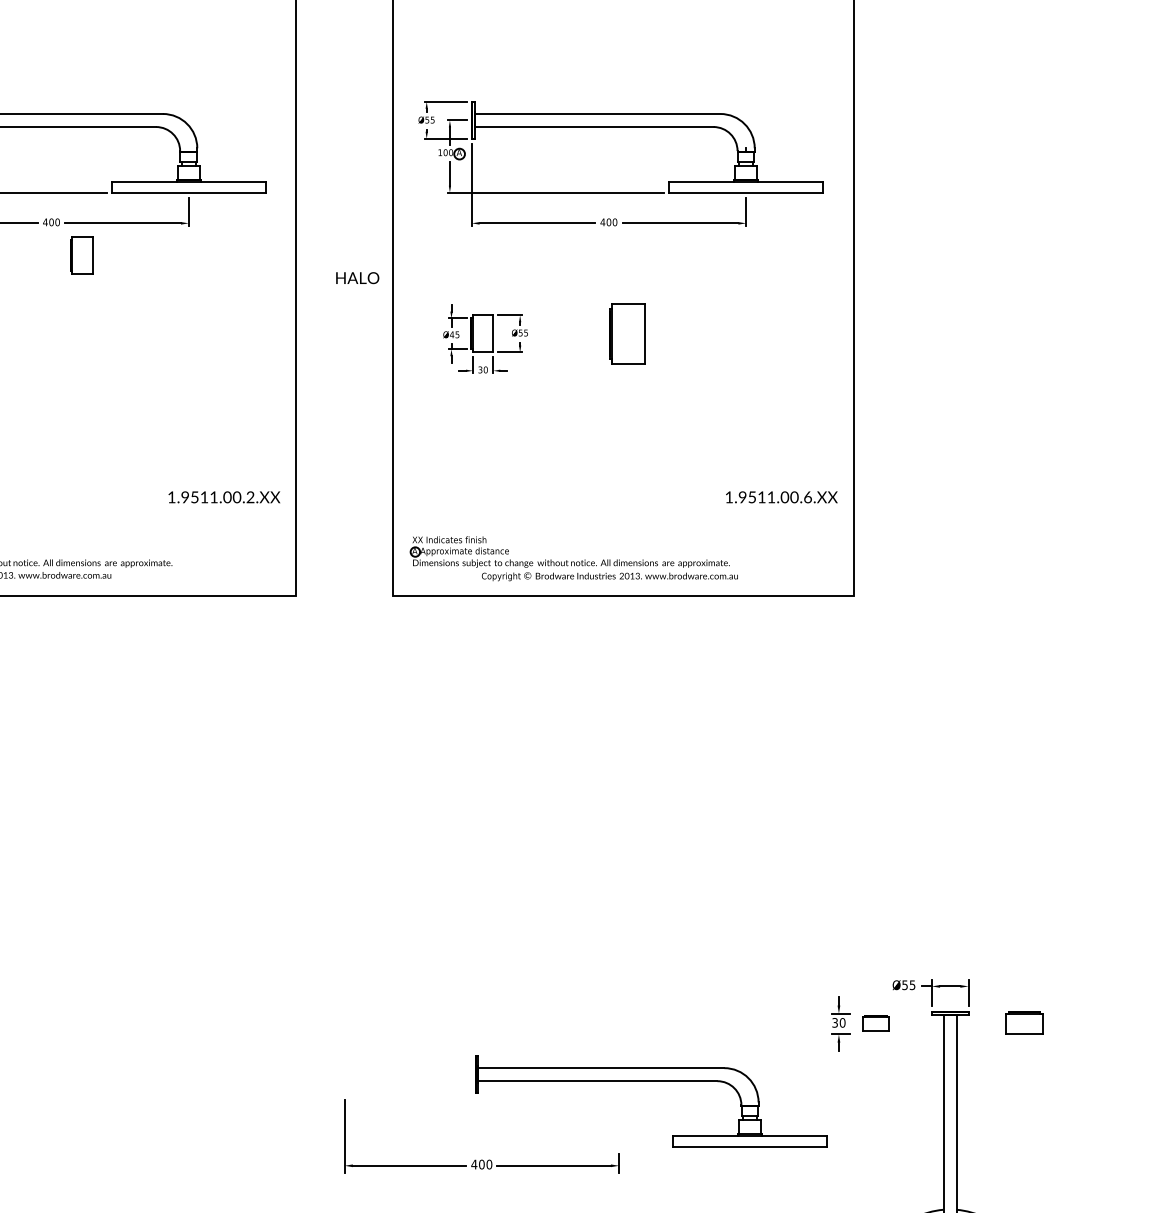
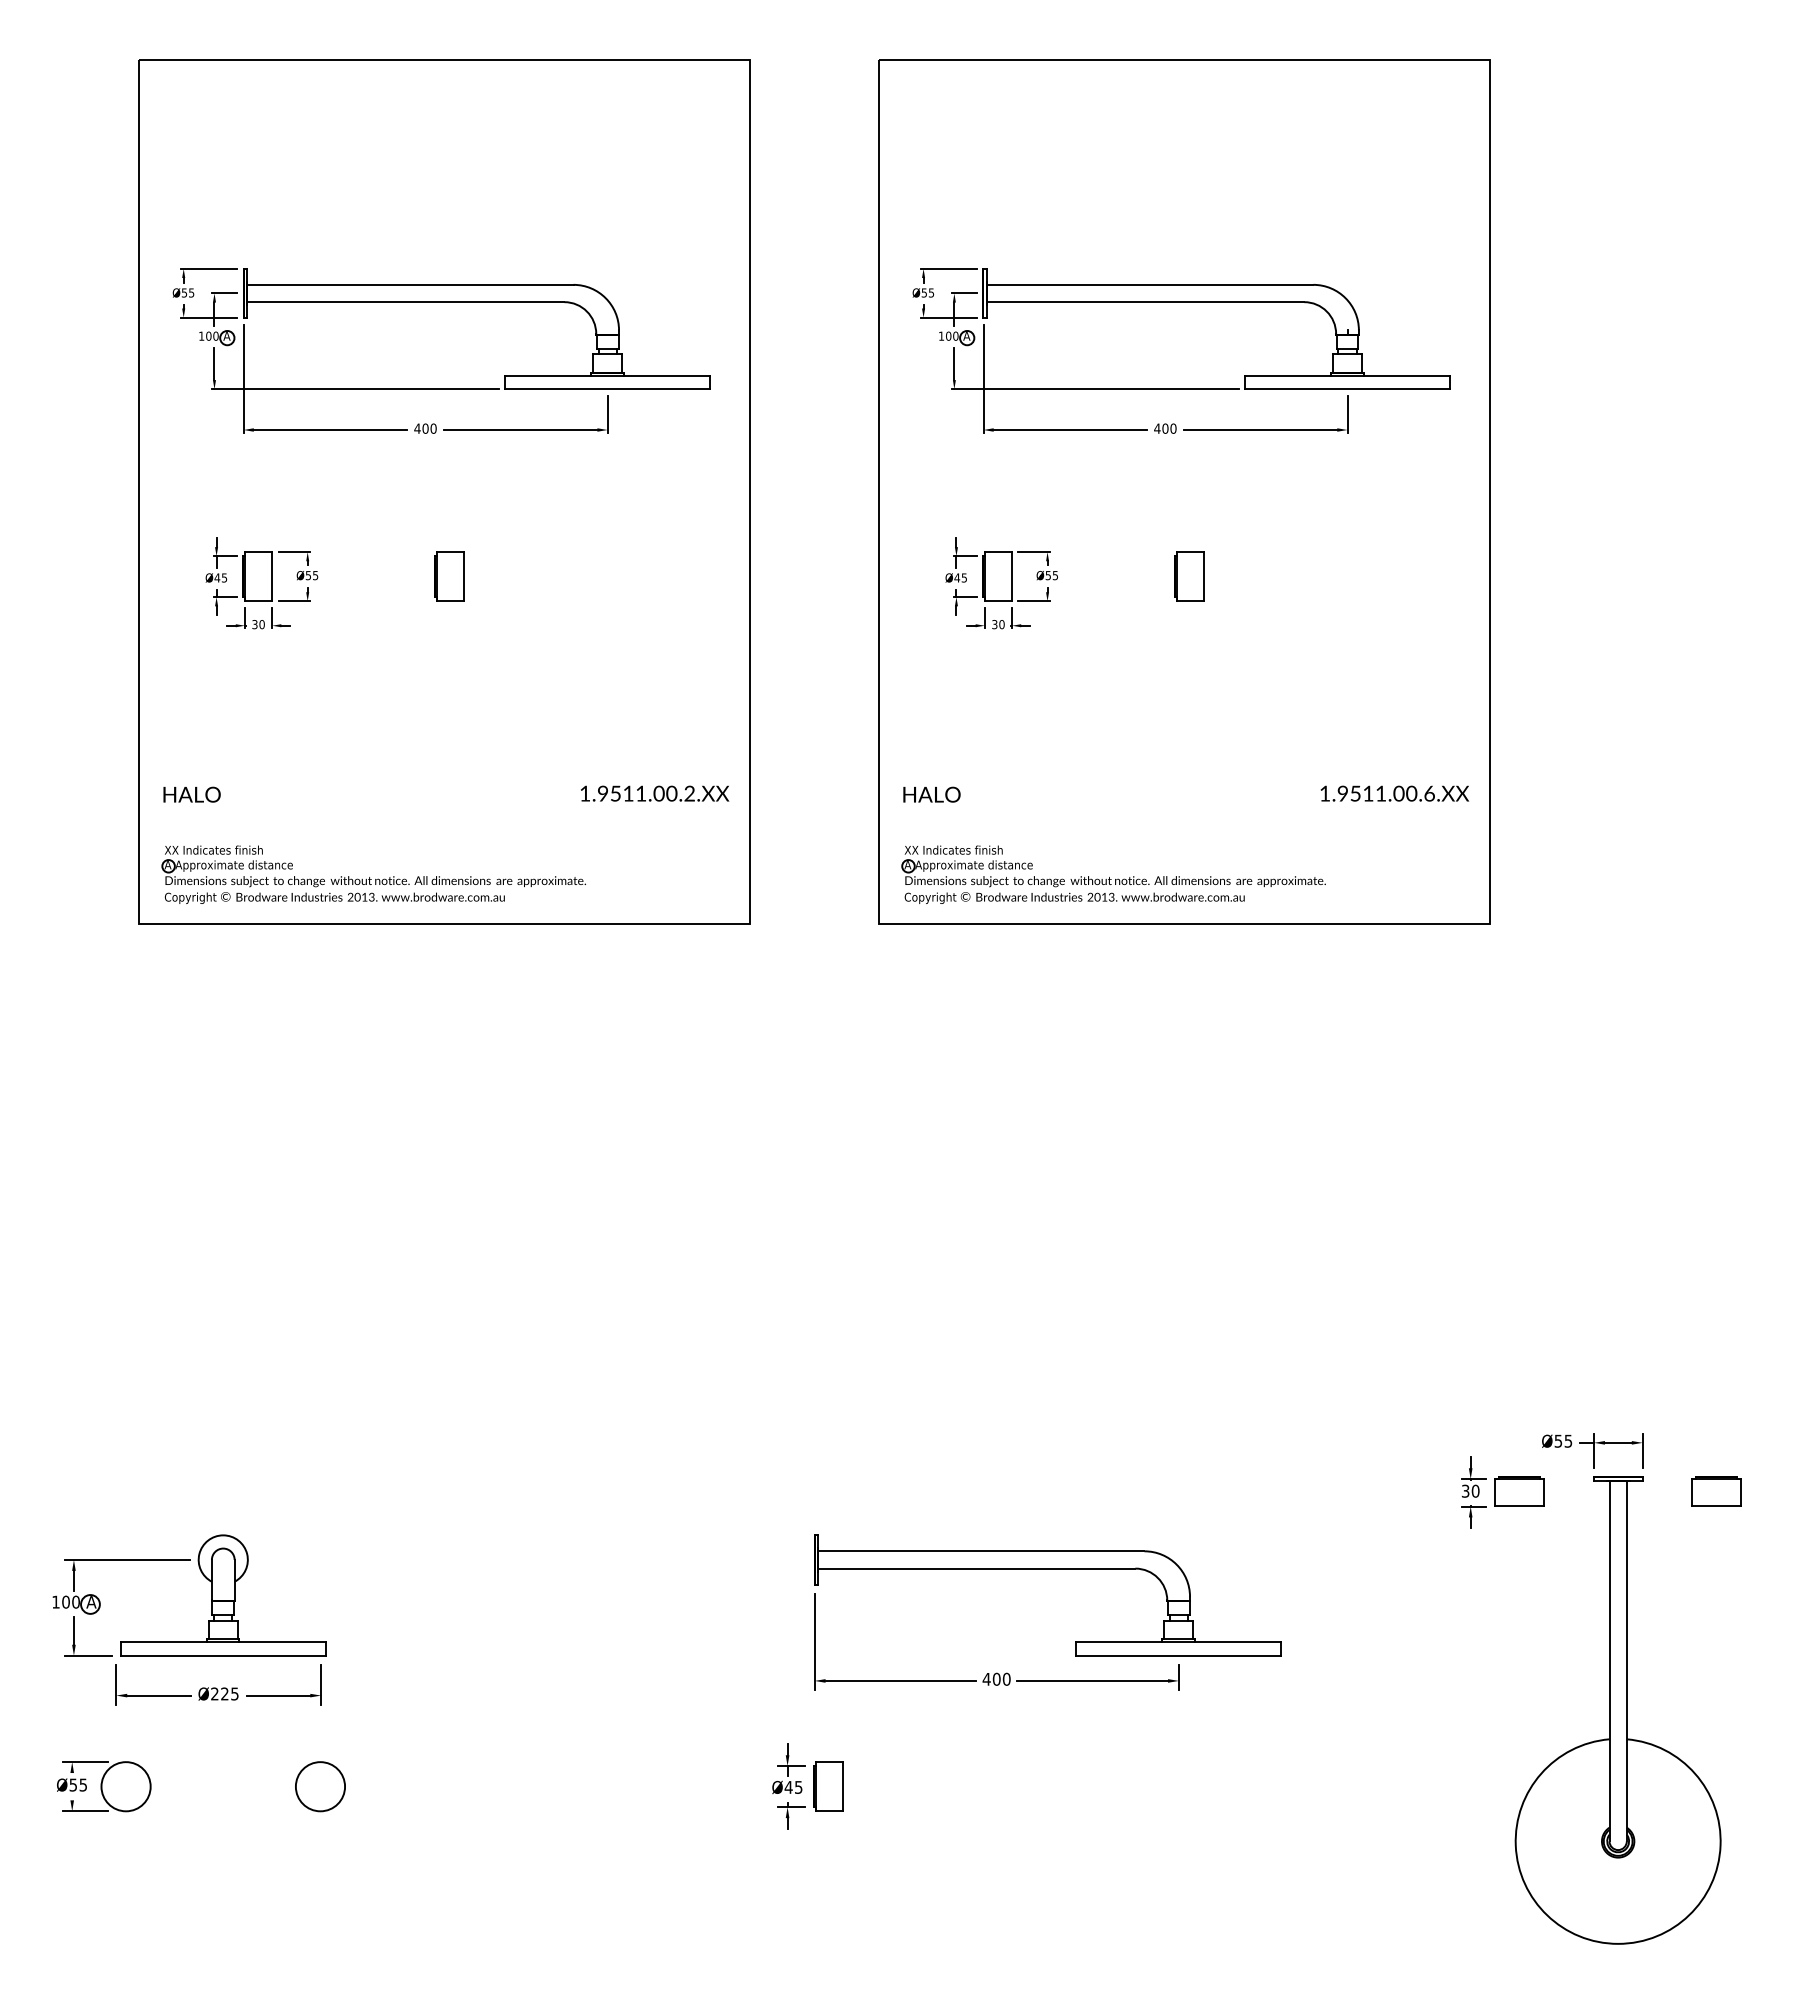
part: (81, 255) -> (449, 576), moved
text: (357, 277) -> (931, 794), moved
part: (627, 333) -> (1189, 576), size x0.62
text: (609, 576) -> (1074, 897), moved
part: (875, 1023) -> (1519, 1491), size x1.43
part: (651, 1081) -> (1047, 1569), moved

